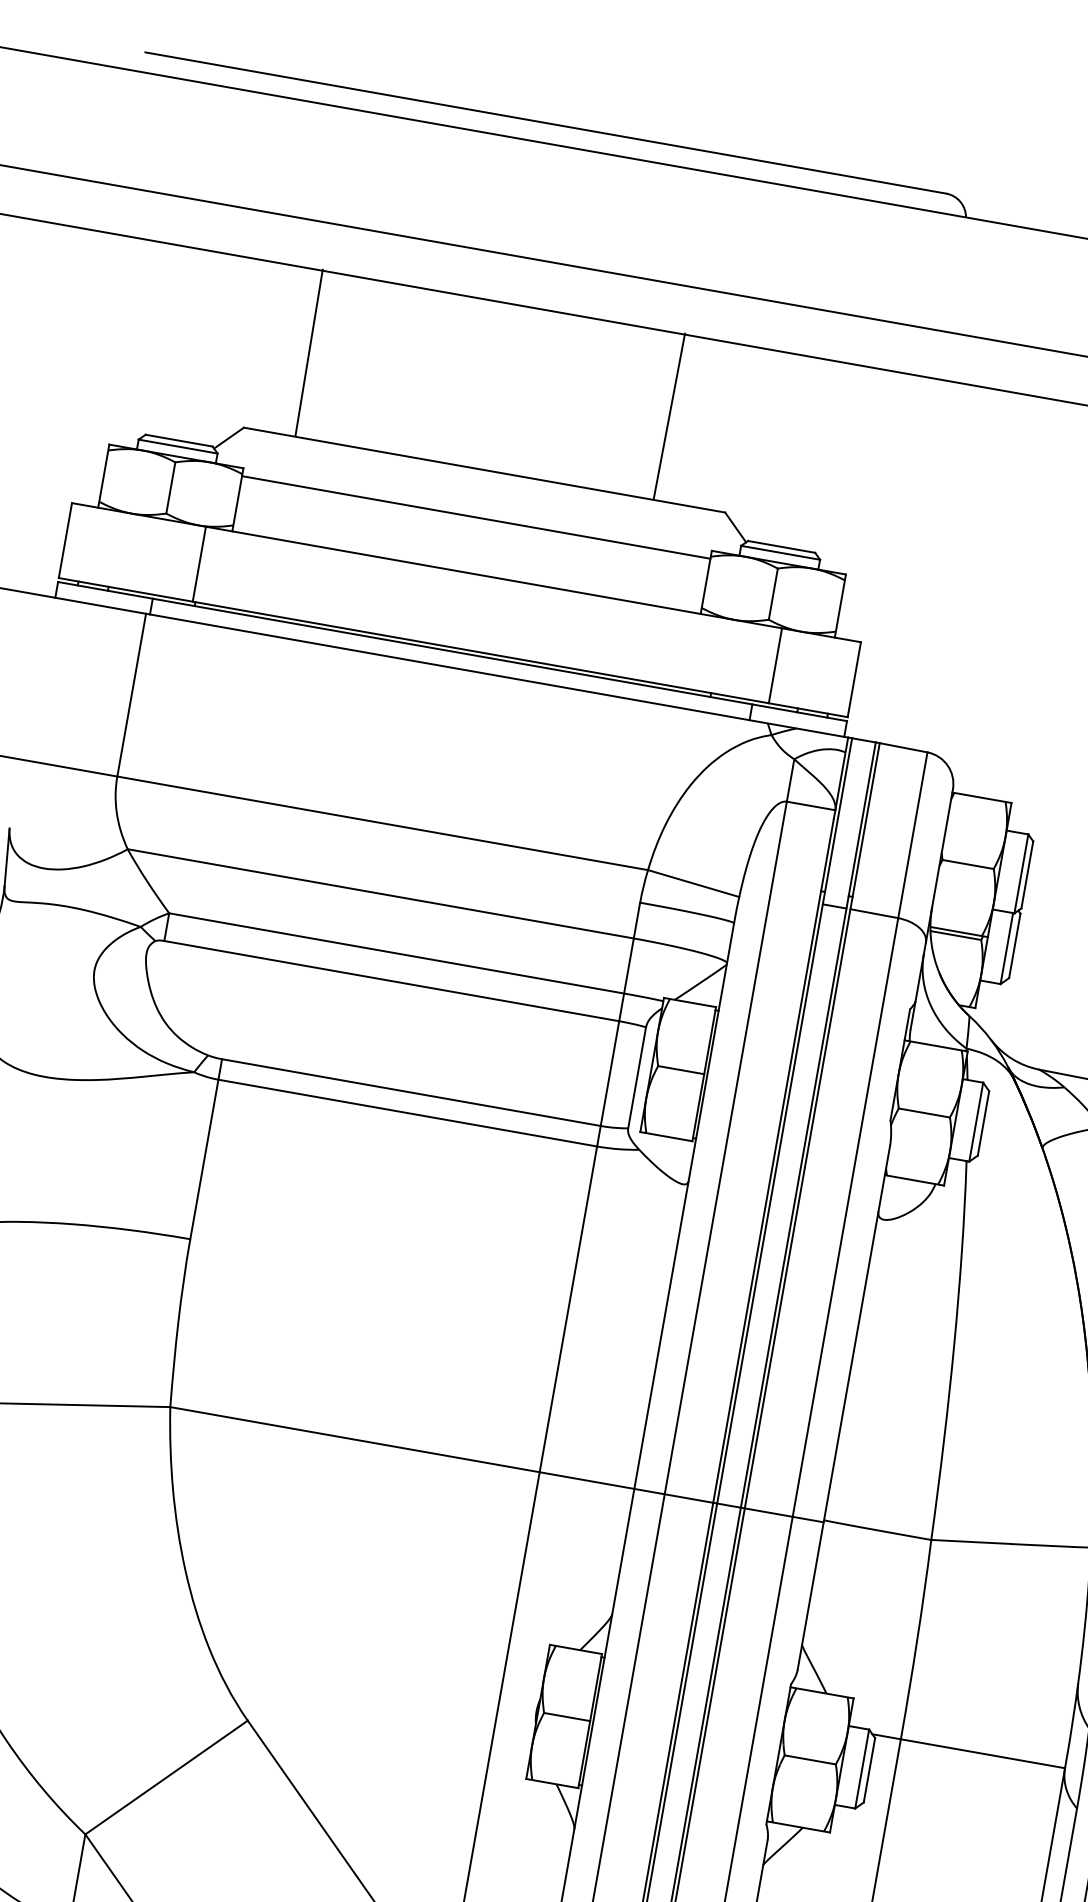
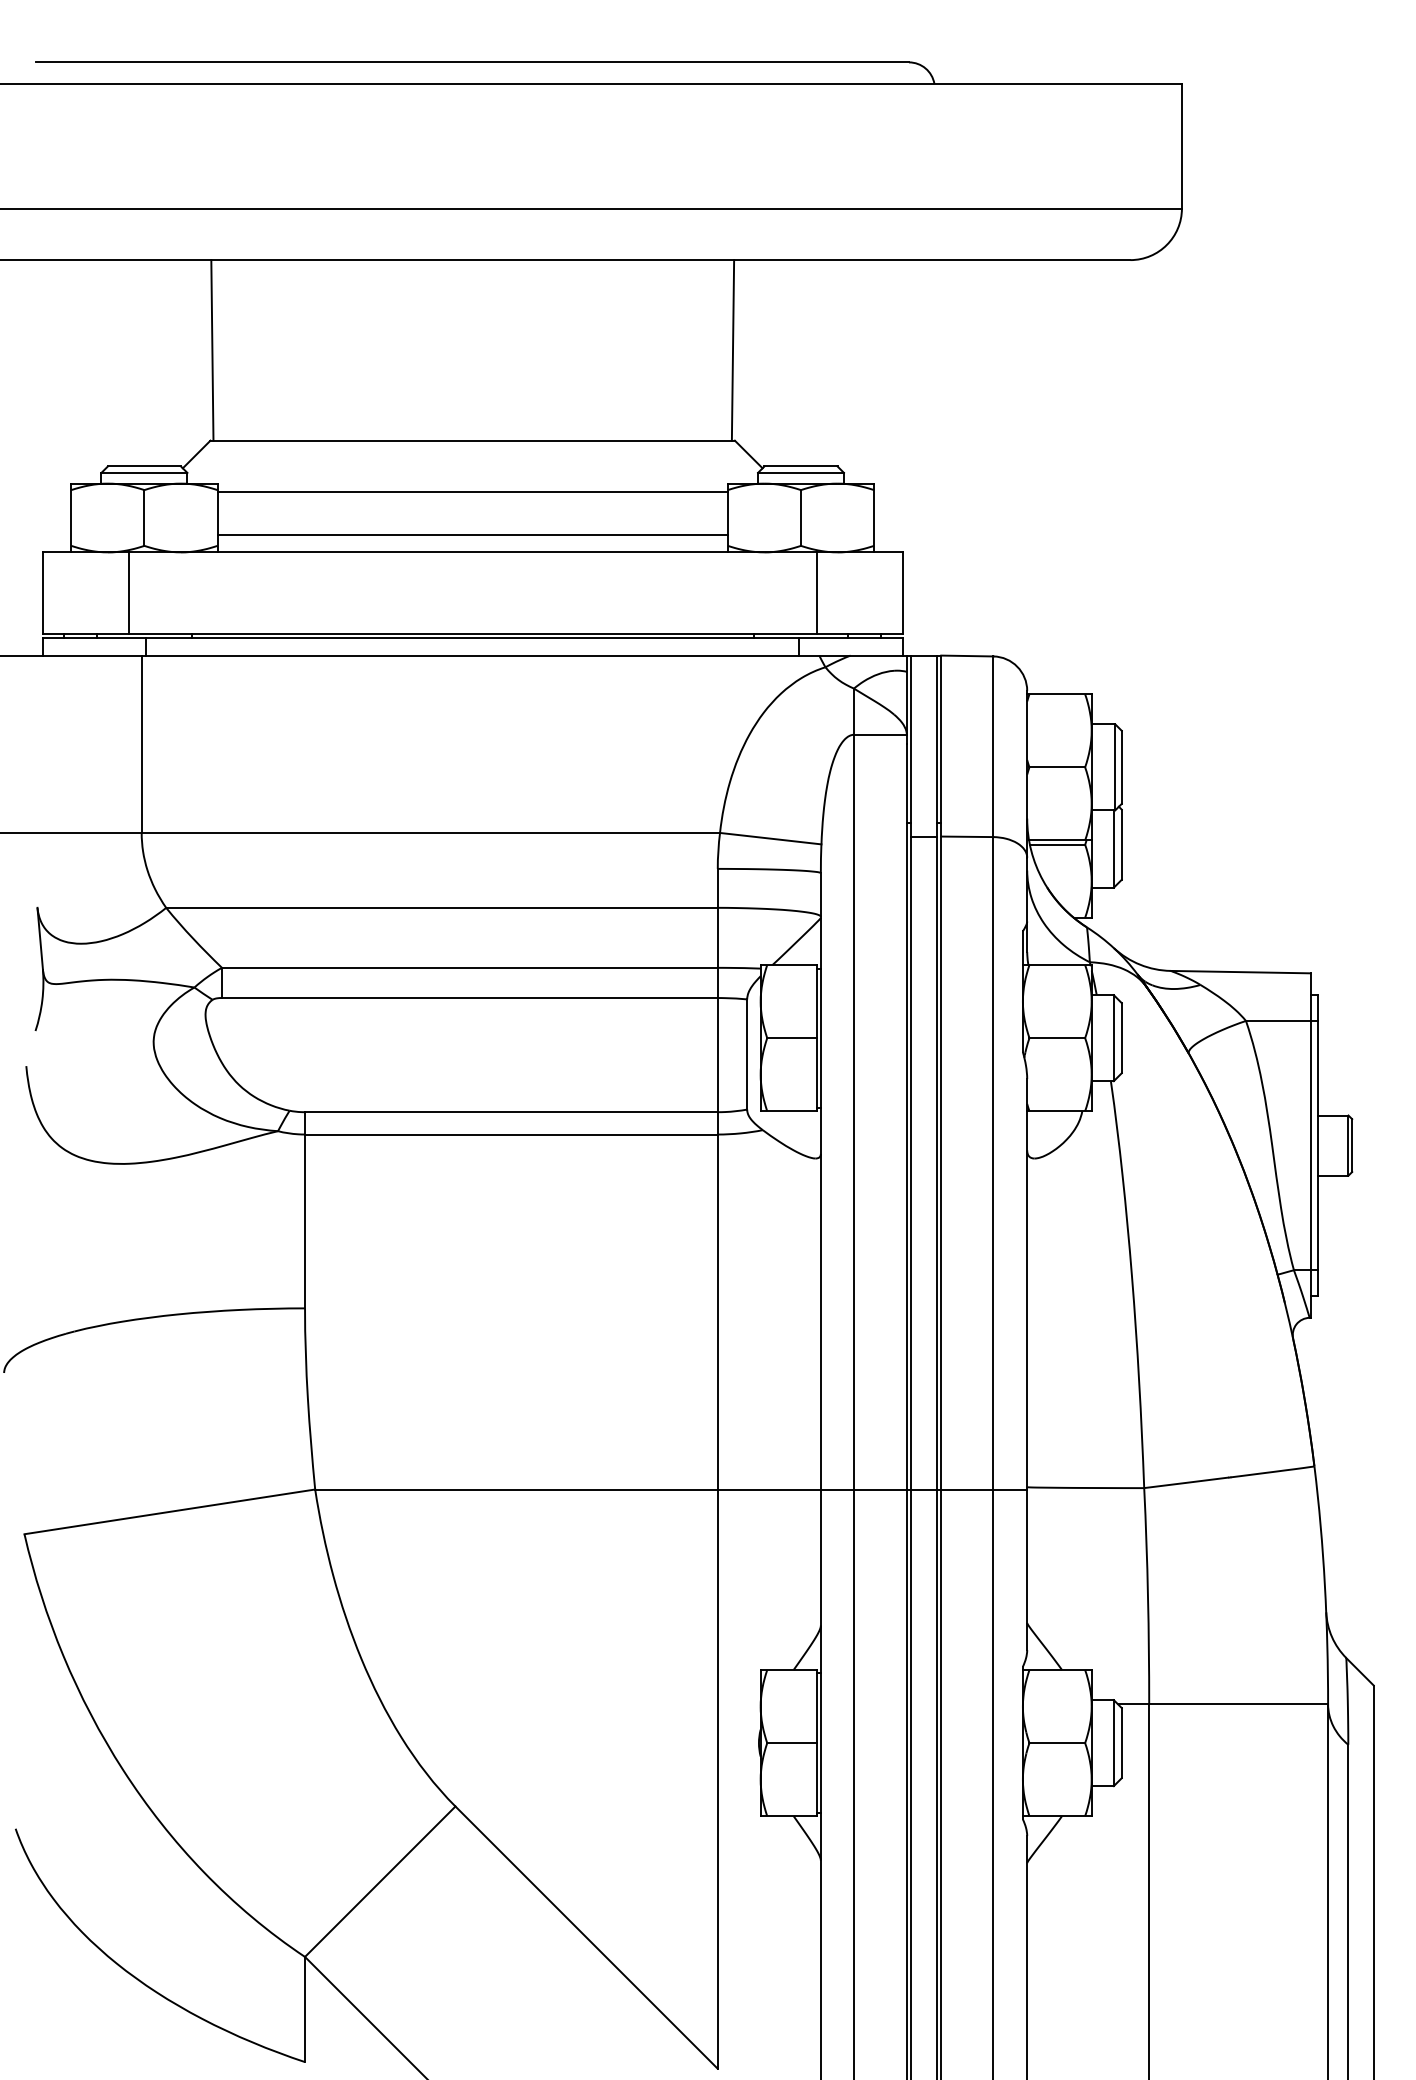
line: (309, 352) -> (212, 350), moved
line: (668, 416) -> (732, 350), moved
line: (469, 557) -> (472, 535), added
line: (199, 564) -> (128, 593), moved

